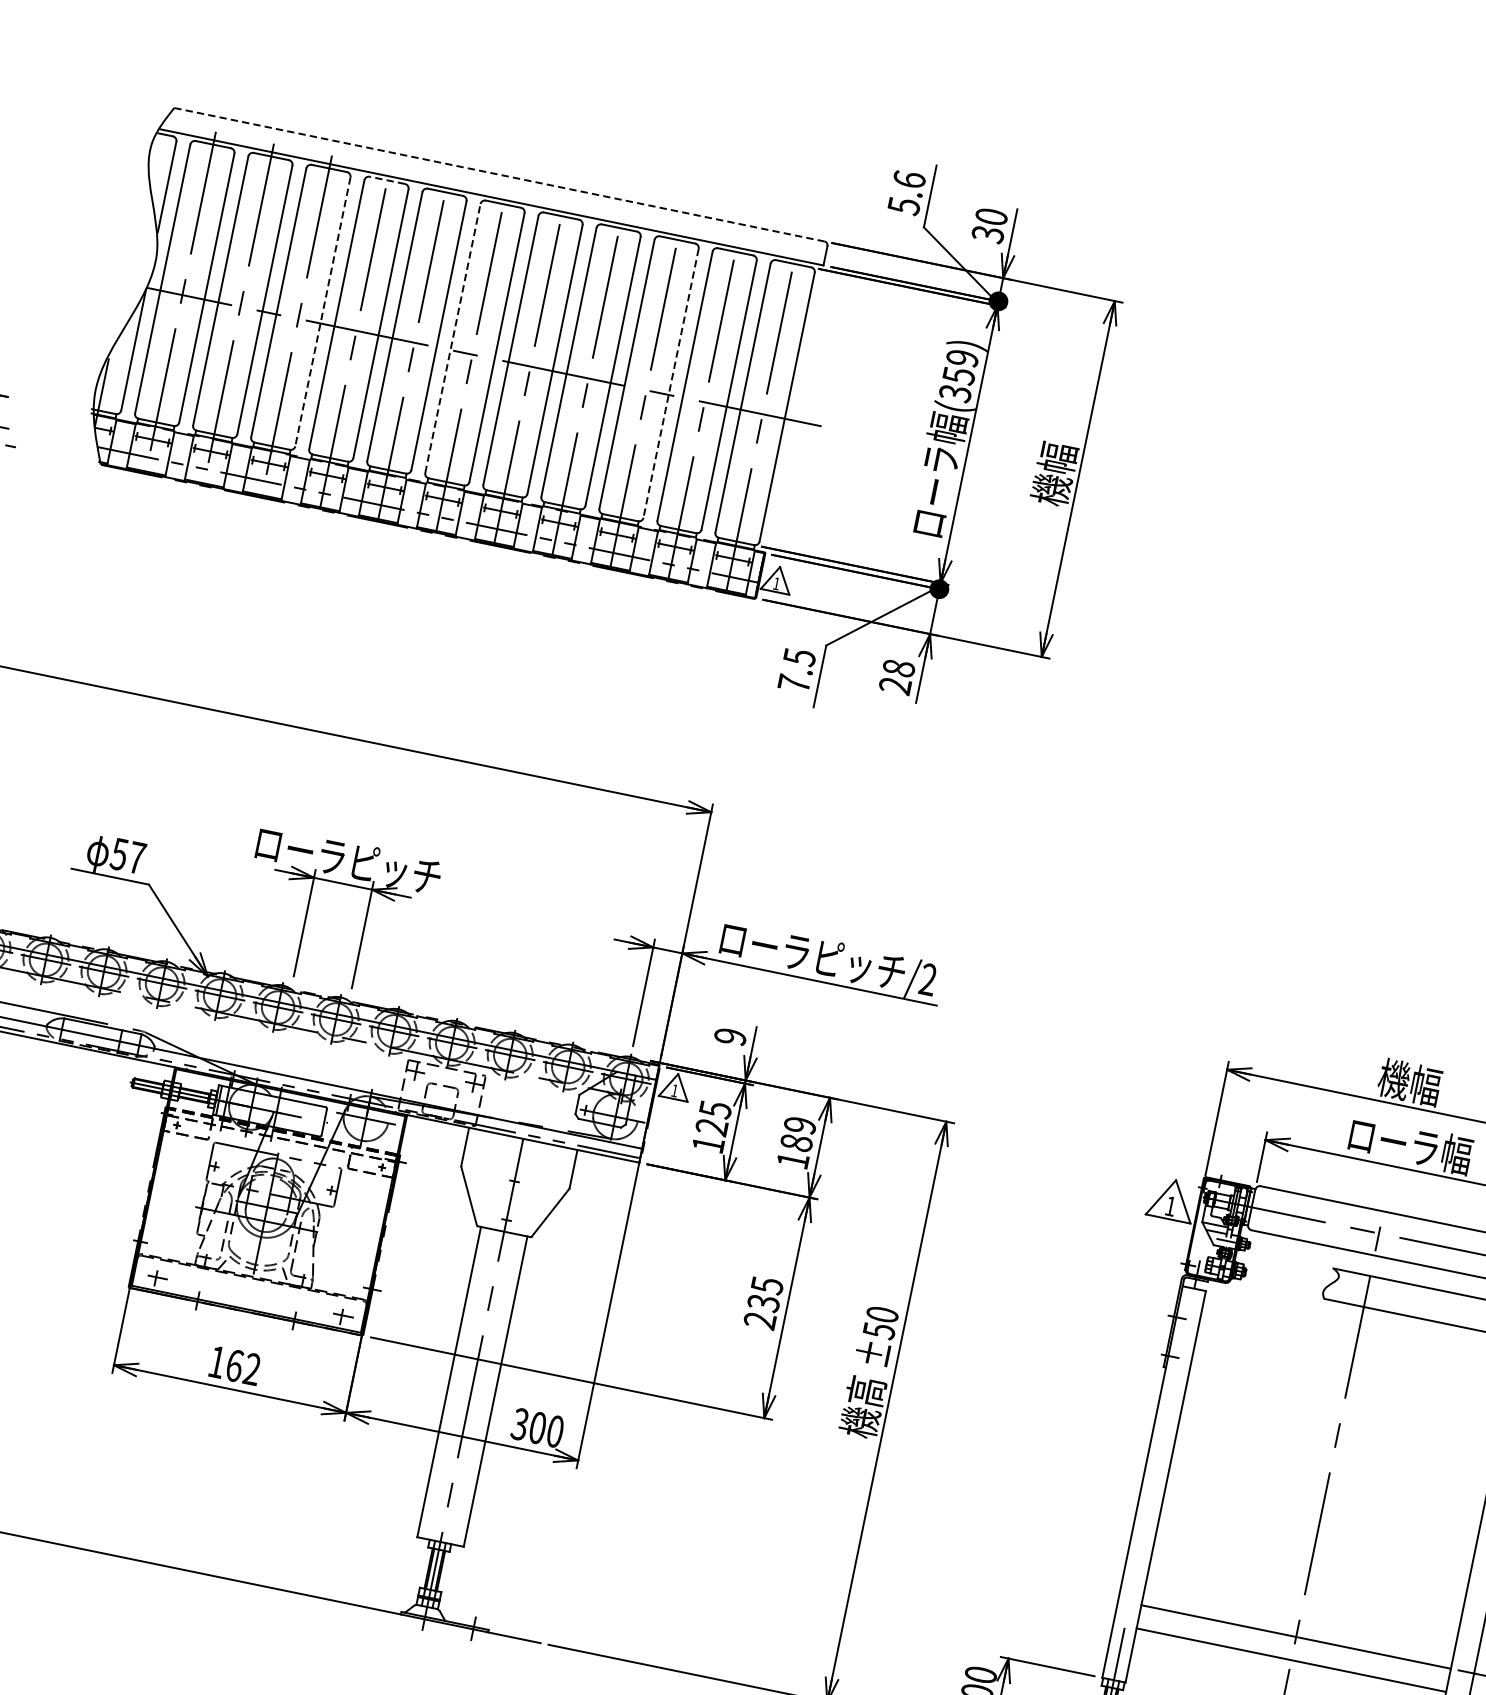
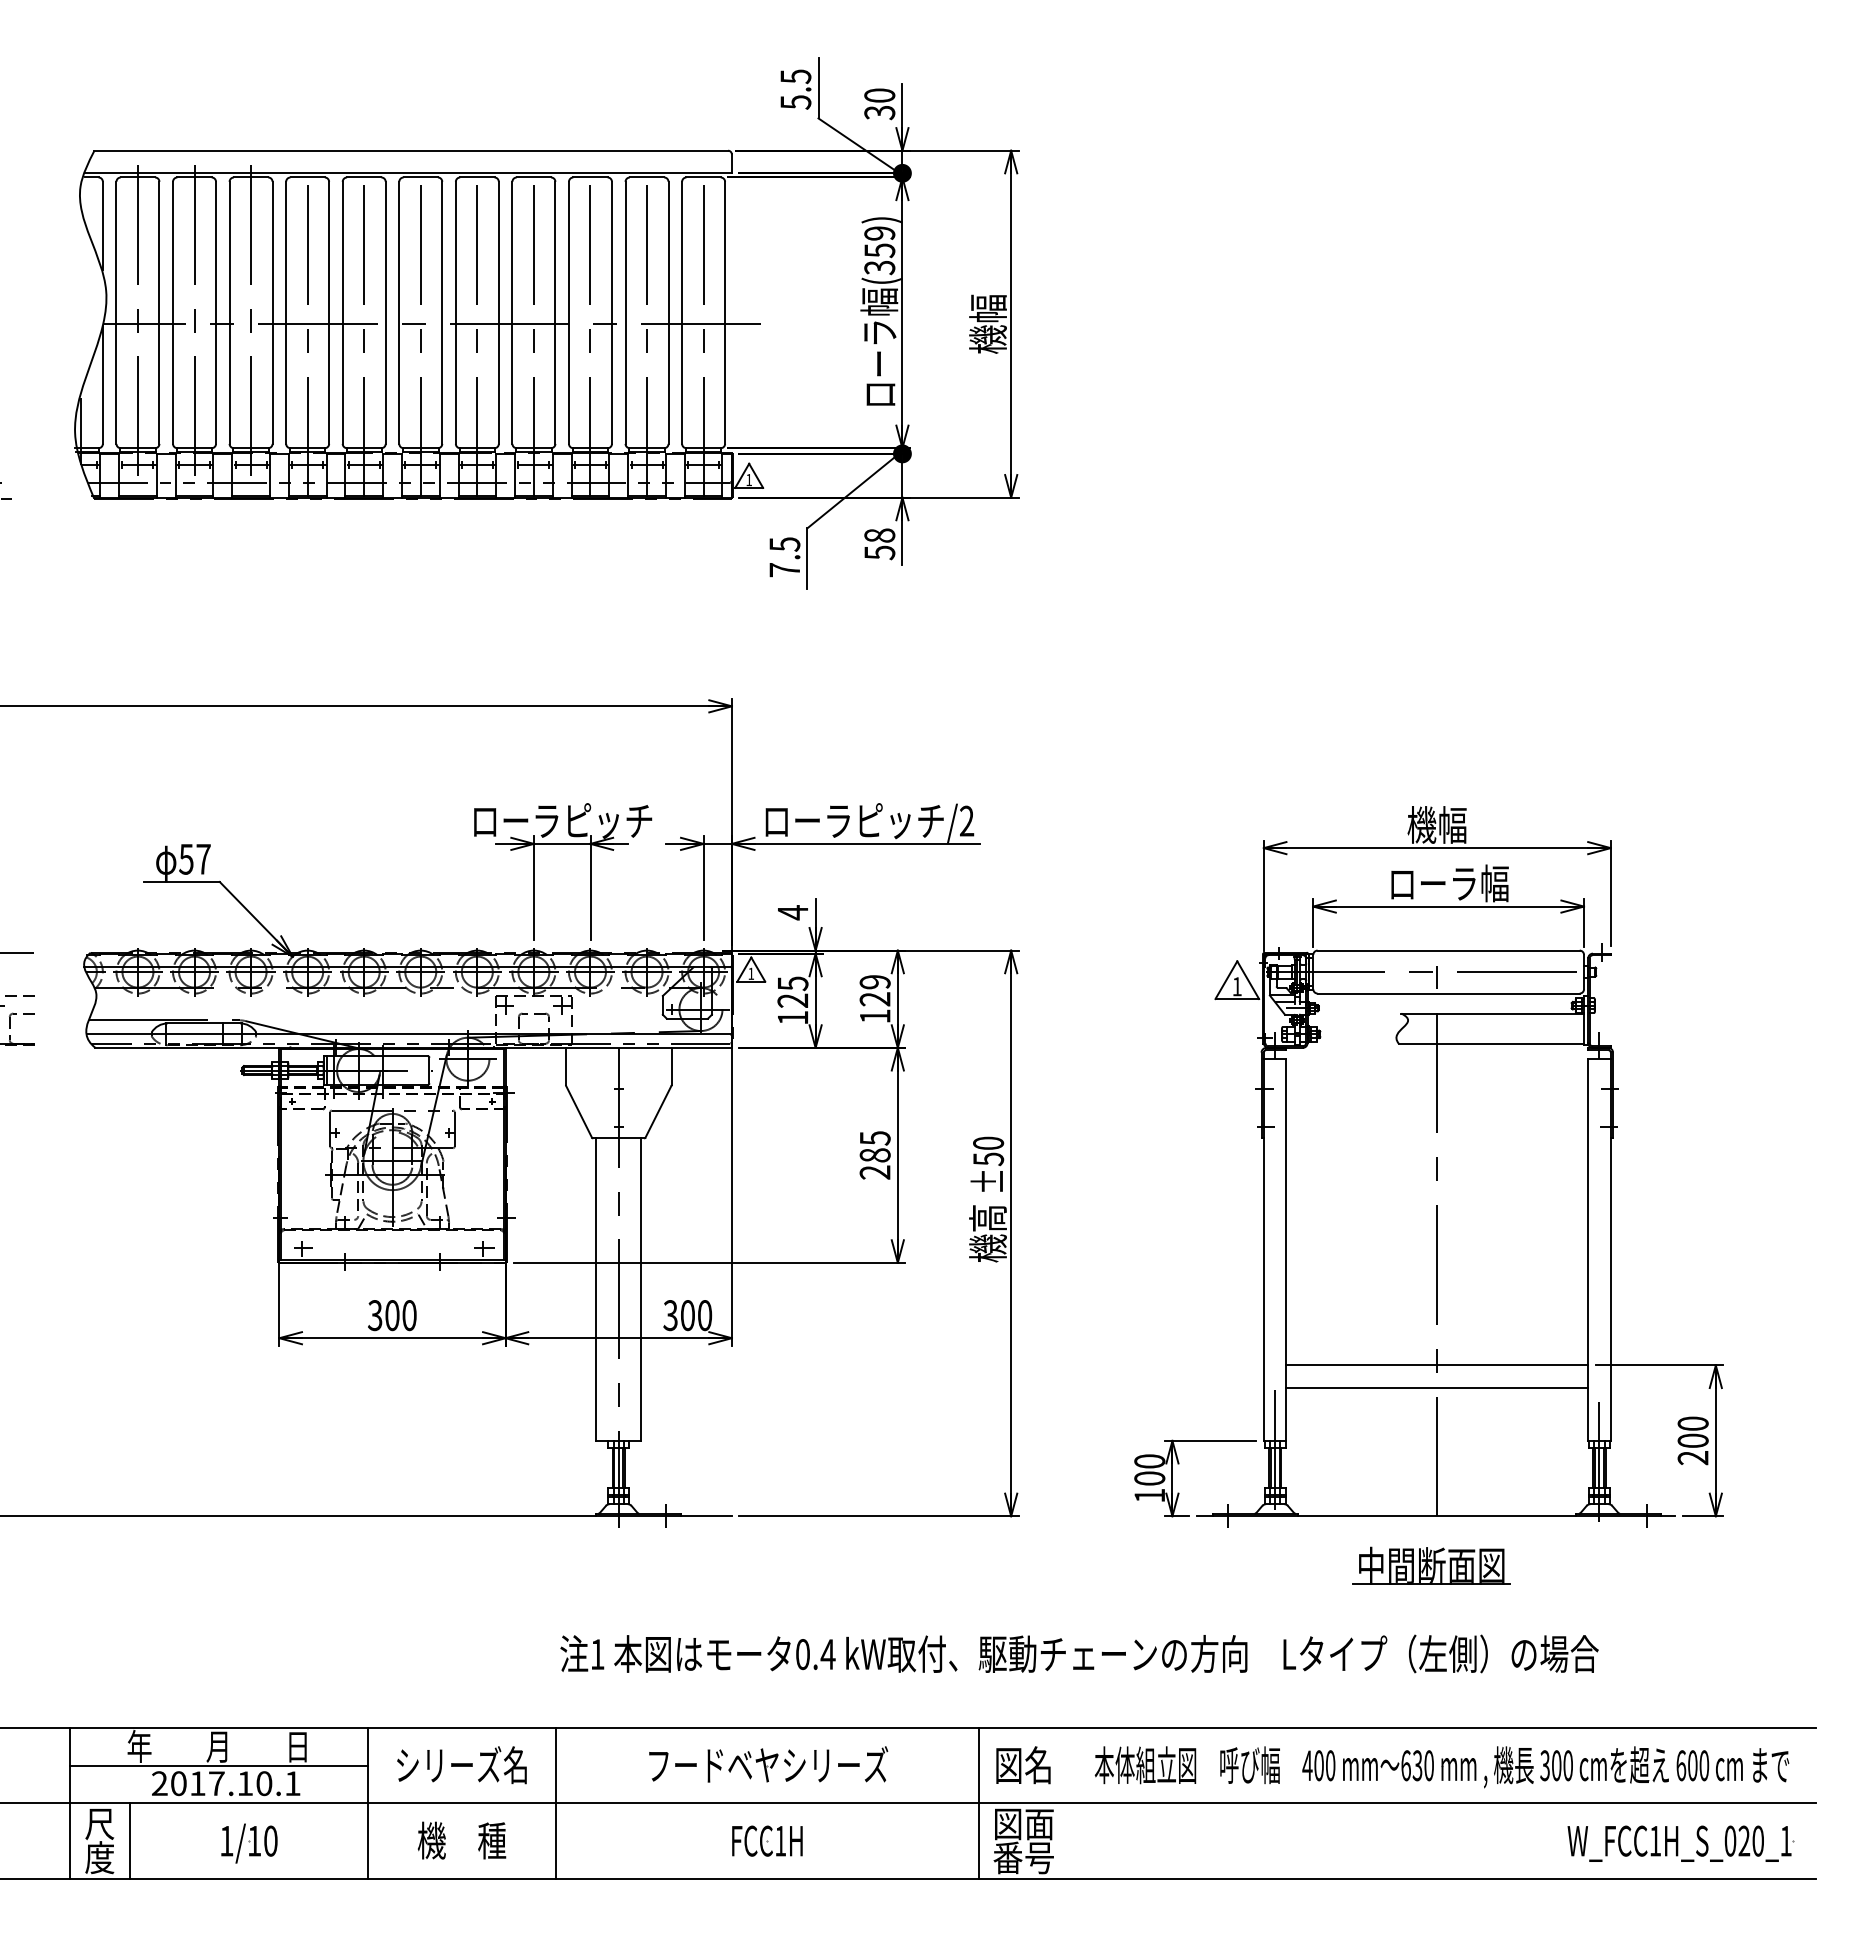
line: (499, 174) -> (411, 150), dashed -> solid
text: (909, 179) -> (795, 76), 5.6 -> 5.5
line: (387, 180) -> (307, 177), dashed -> solid
line: (322, 312) -> (272, 313), dashed -> solid
line: (453, 338) -> (399, 312), dashed -> solid
line: (670, 383) -> (611, 313), dashed -> solid
text: (895, 685) -> (879, 552), 28 -> 58
part: (344, 884) -> (563, 844), moved
text: (730, 1036) -> (792, 912), 9 -> 4
text: (795, 1143) -> (874, 999), 189 -> 129
text: (762, 1303) -> (874, 1155), 235 -> 285
text: (234, 1365) -> (392, 1315), 162 -> 300

